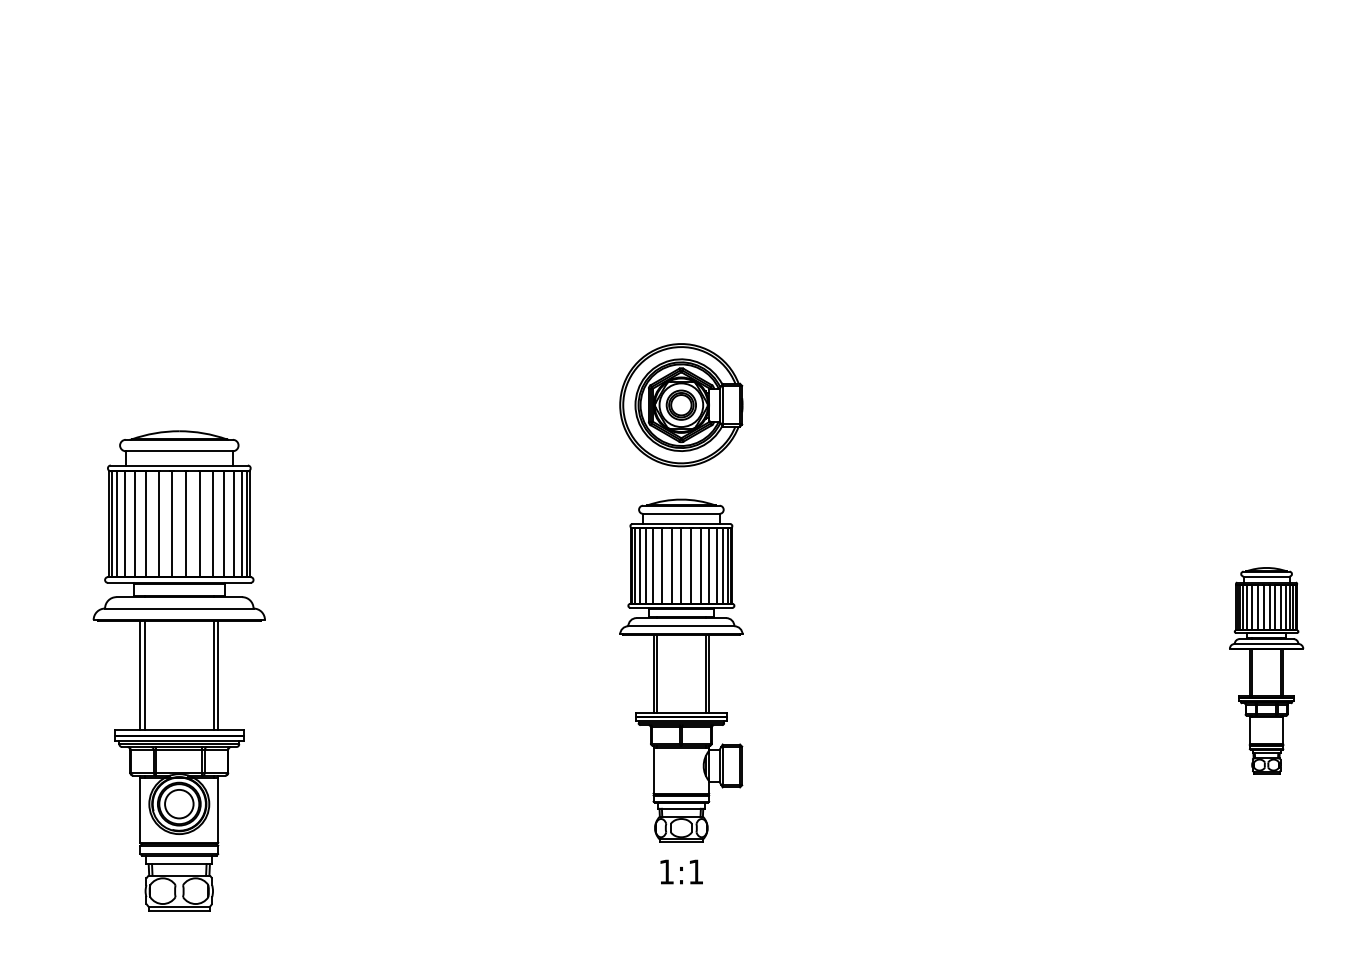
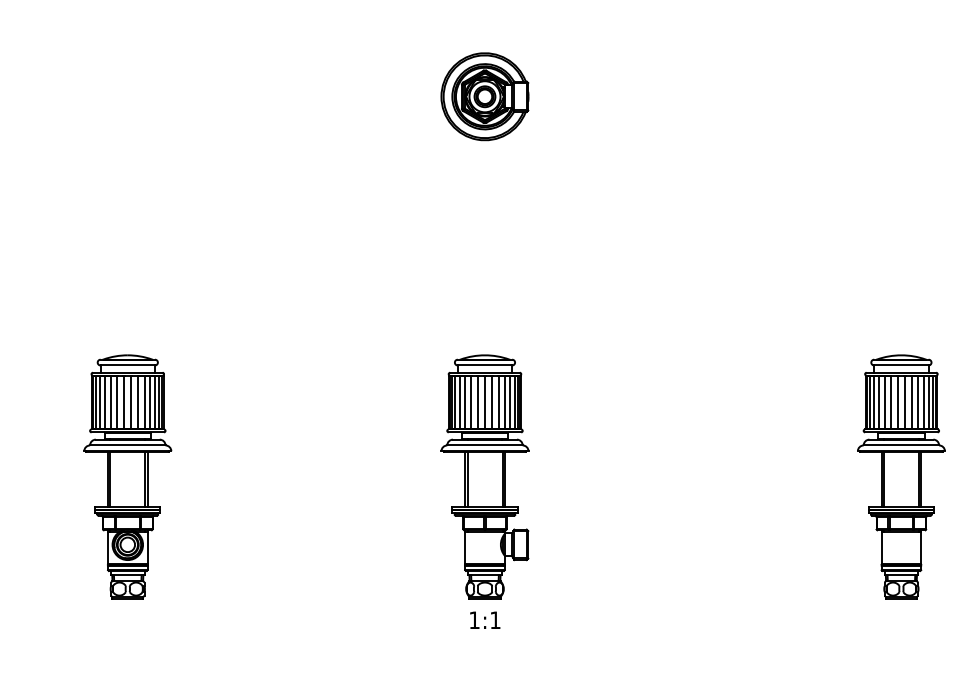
part: (681, 405) -> (485, 96), moved
part: (179, 670) -> (127, 476), size x0.71
part: (1266, 670) -> (901, 476), size x1.67

